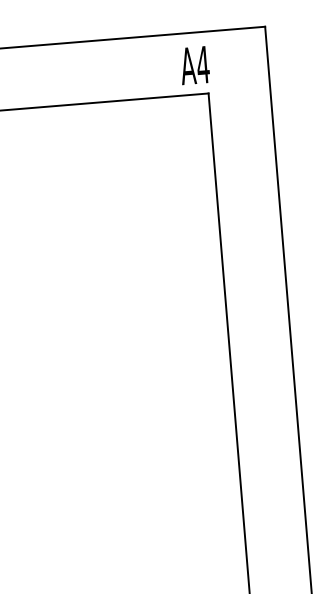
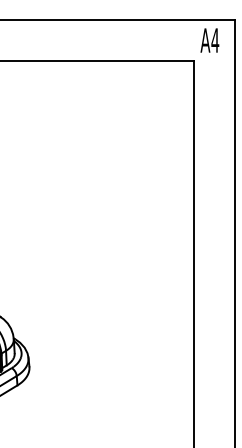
text: (194, 65) -> (209, 40), moved

